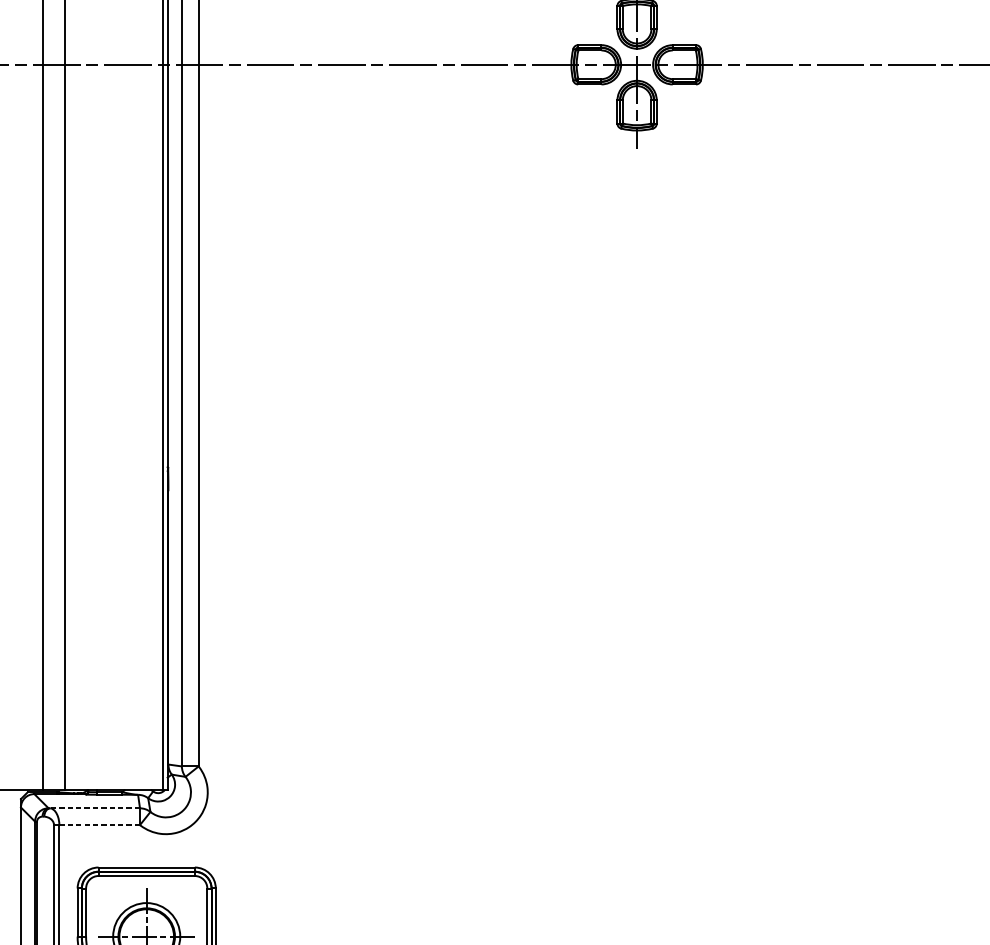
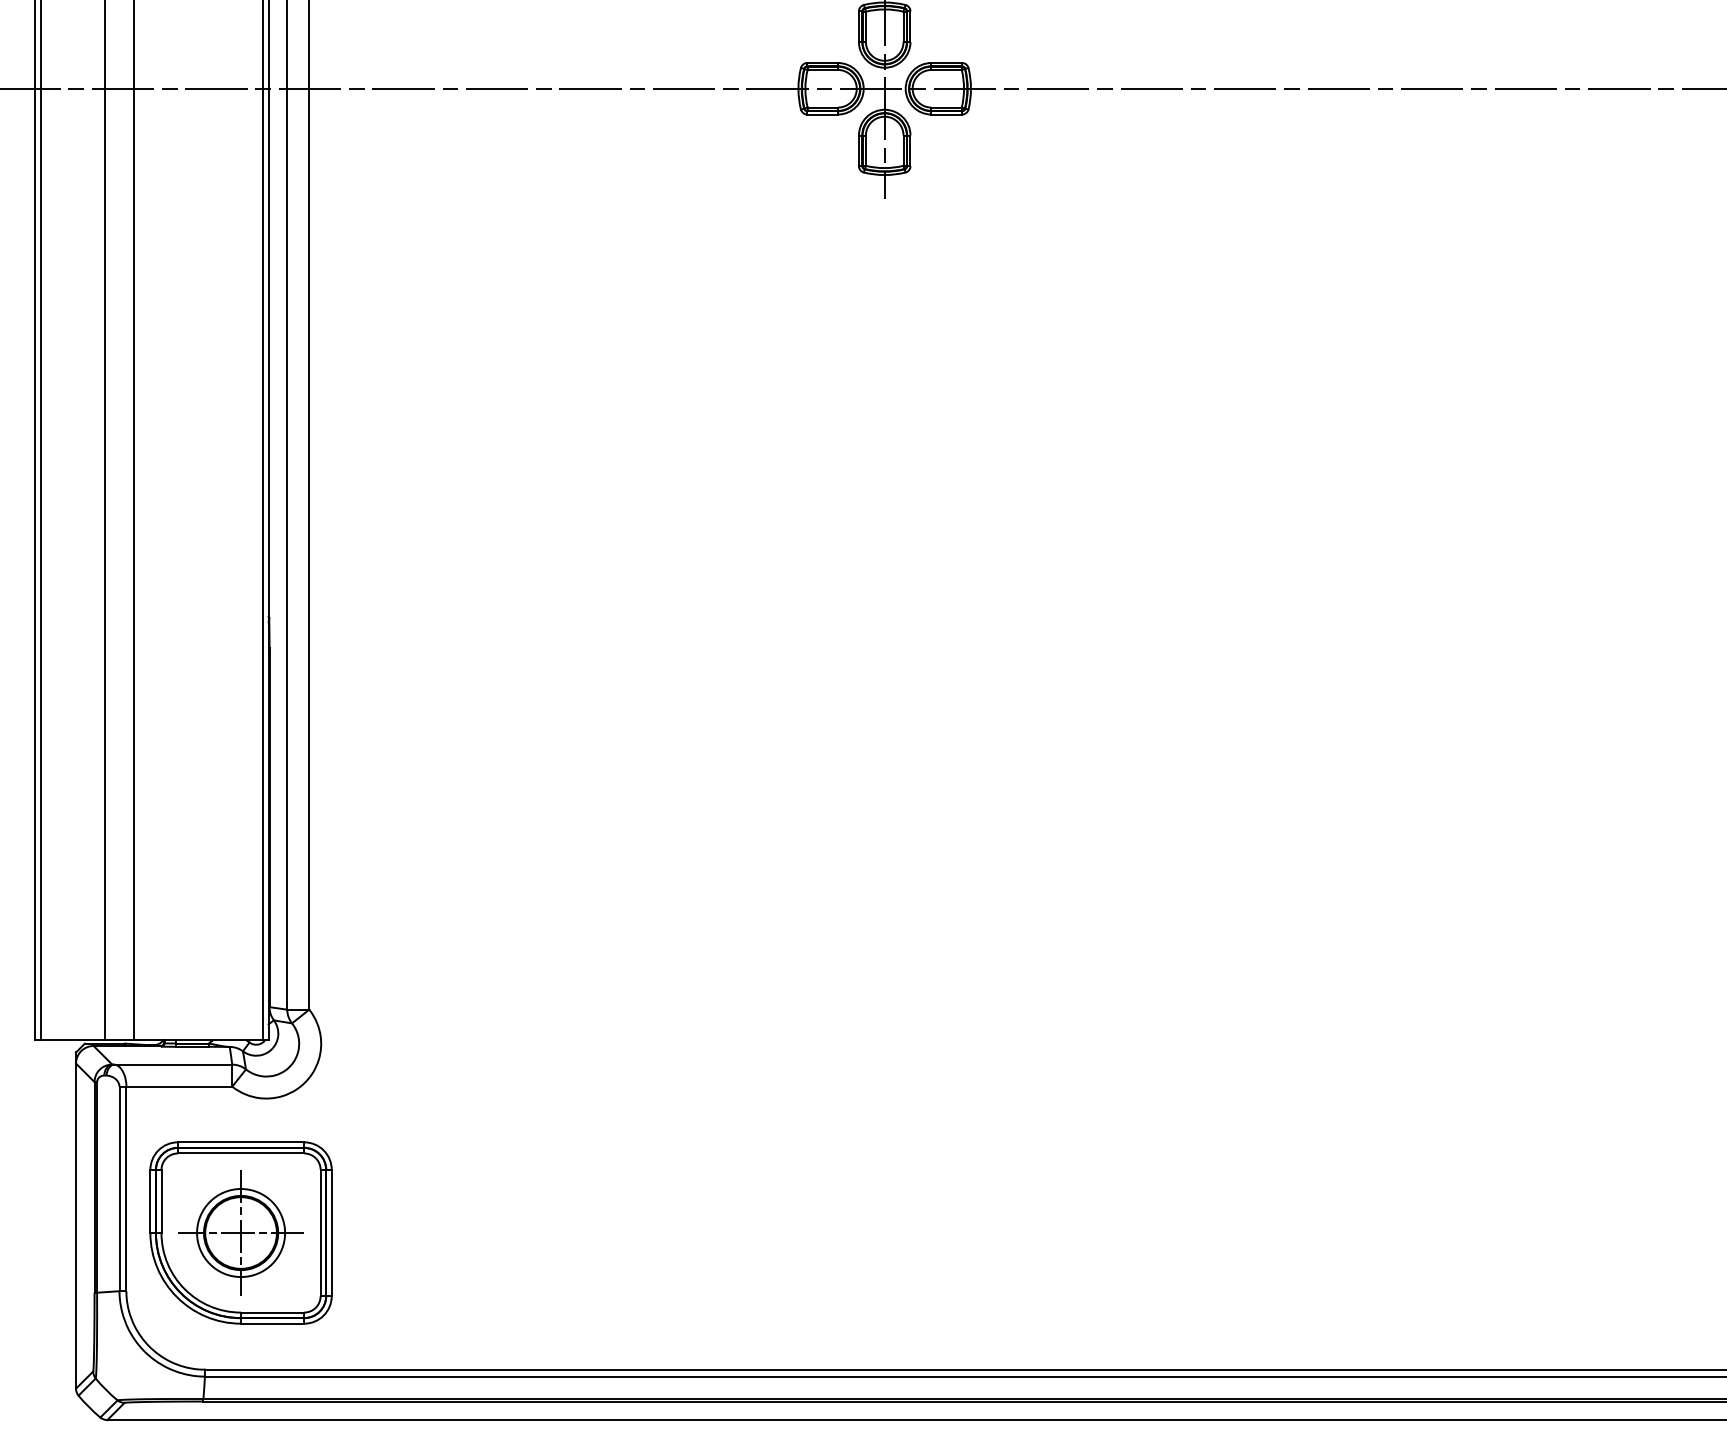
line: (95, 808) -> (173, 1064), dashed -> solid
line: (99, 824) -> (179, 1086), dashed -> solid

